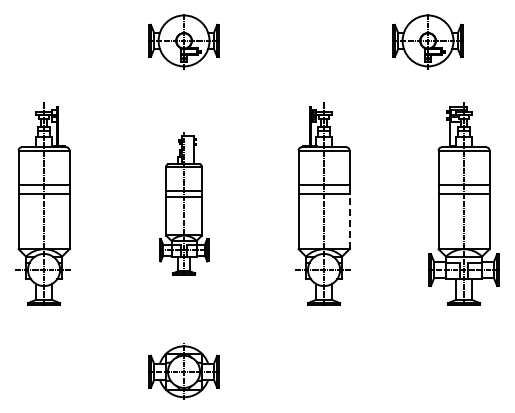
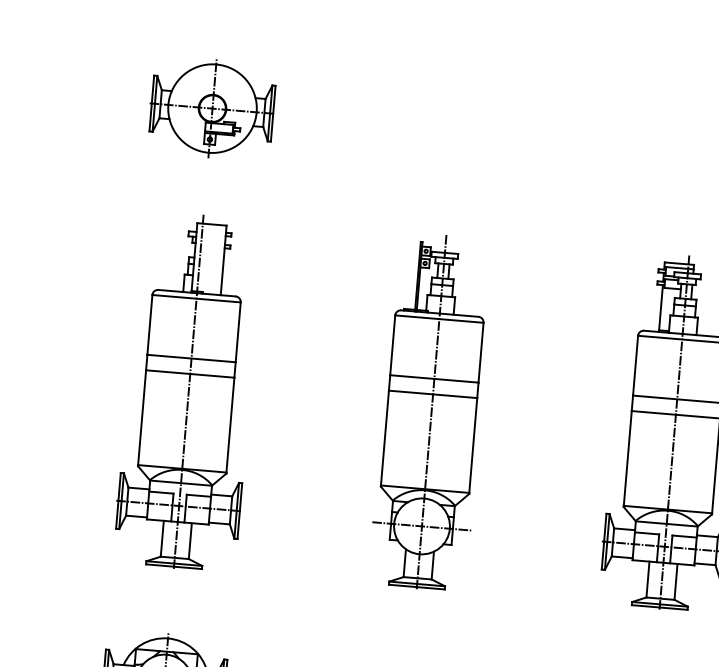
part: (427, 41) -> (634, 145), removed
part: (183, 203) -> (187, 390), size x1.43
line: (349, 220) -> (473, 444), dashed -> solid

